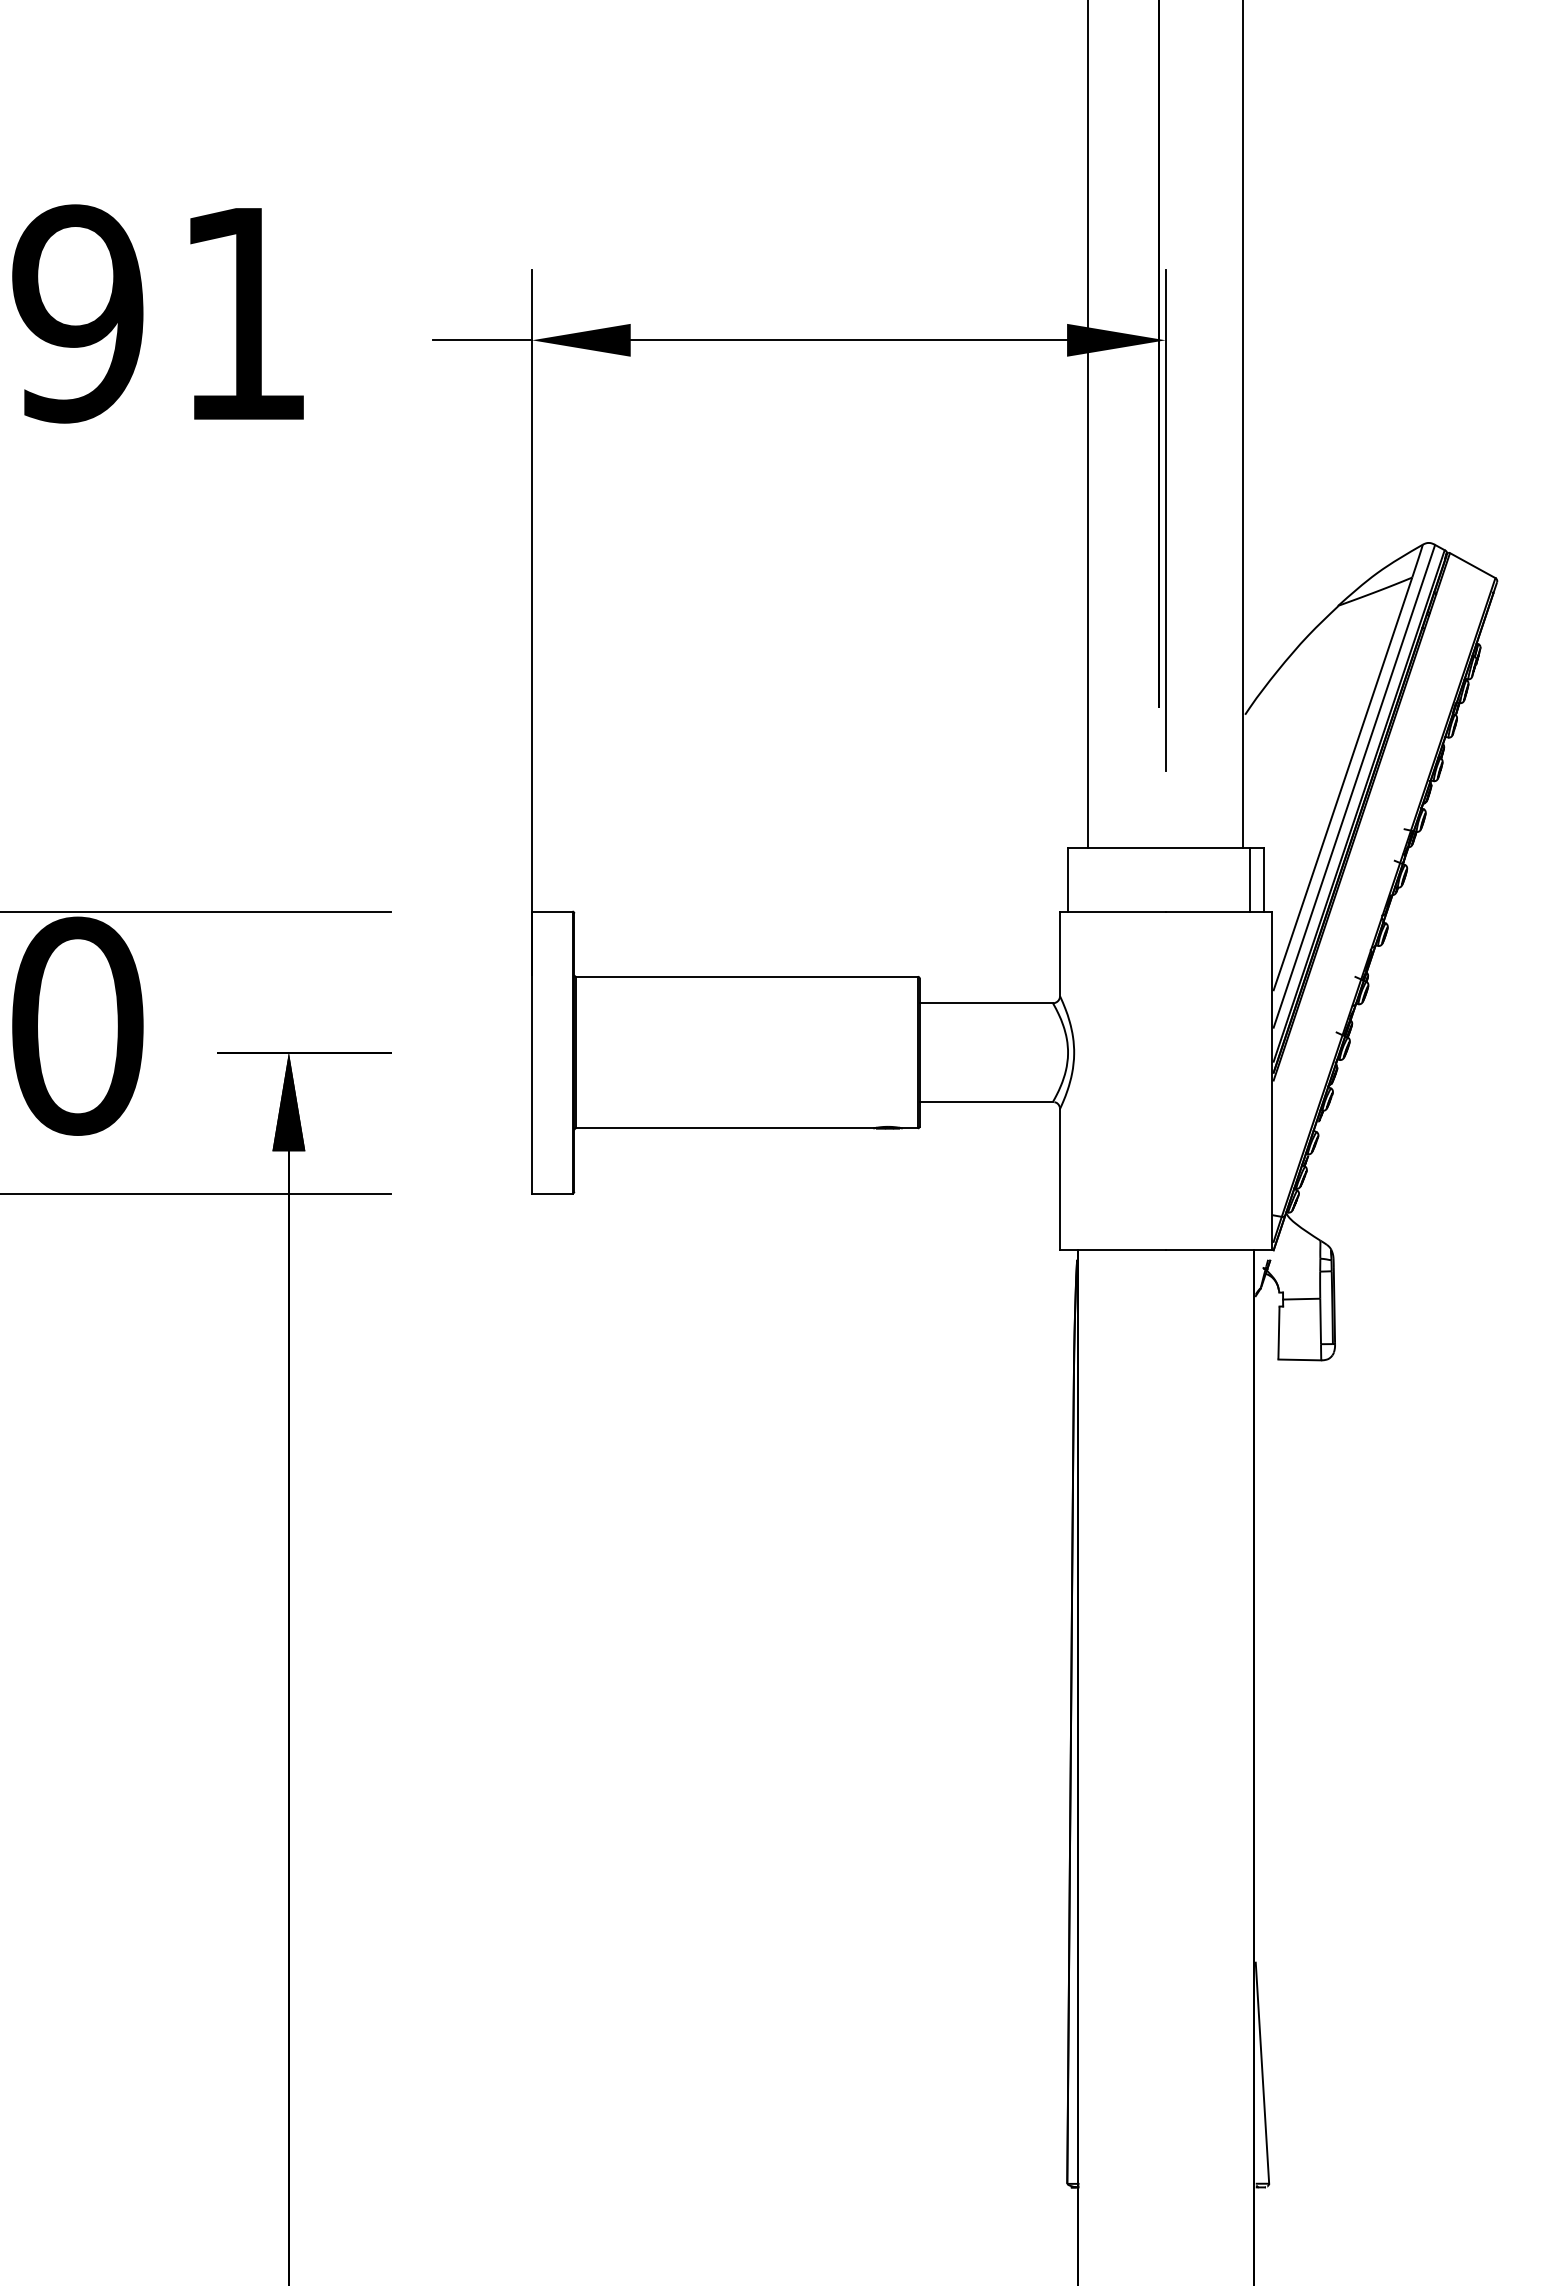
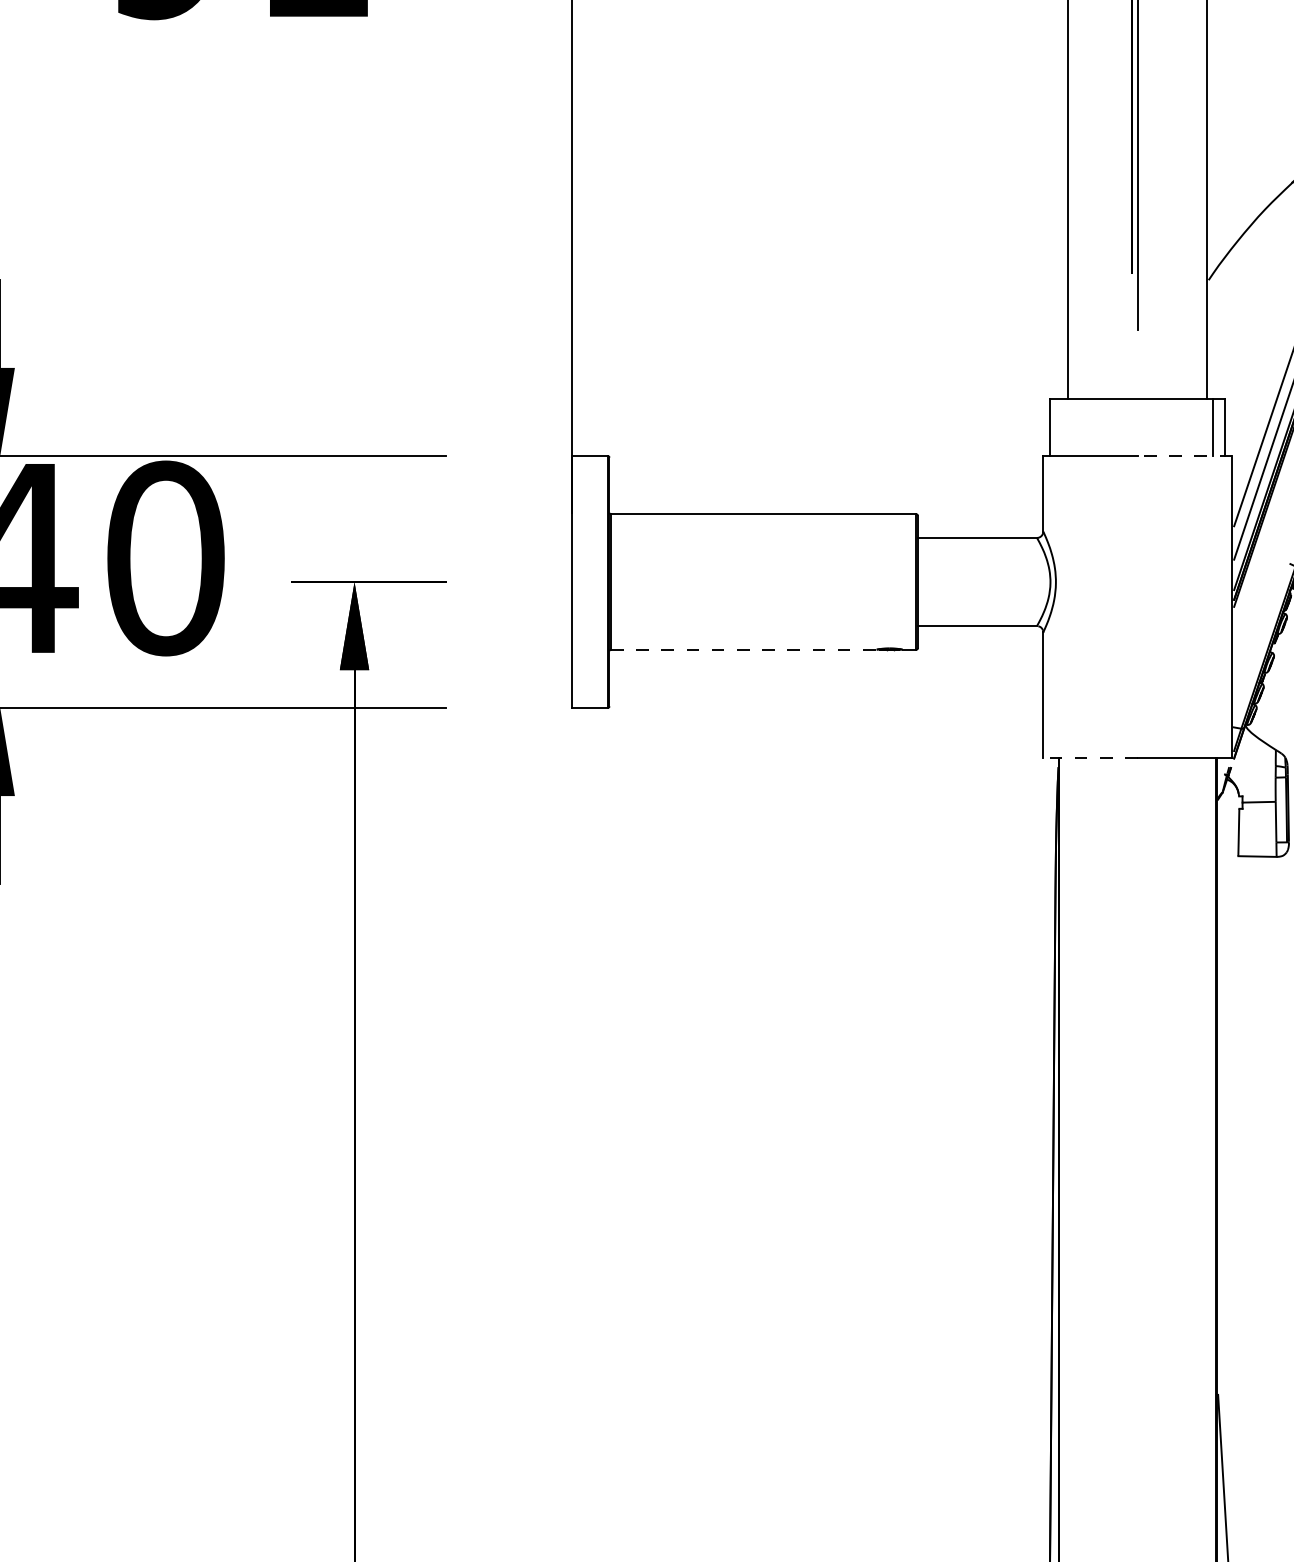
line: (1218, 911) -> (1184, 455), solid -> dashed
line: (724, 1128) -> (743, 649), solid -> dashed
line: (1112, 1249) -> (1090, 757), solid -> dashed

